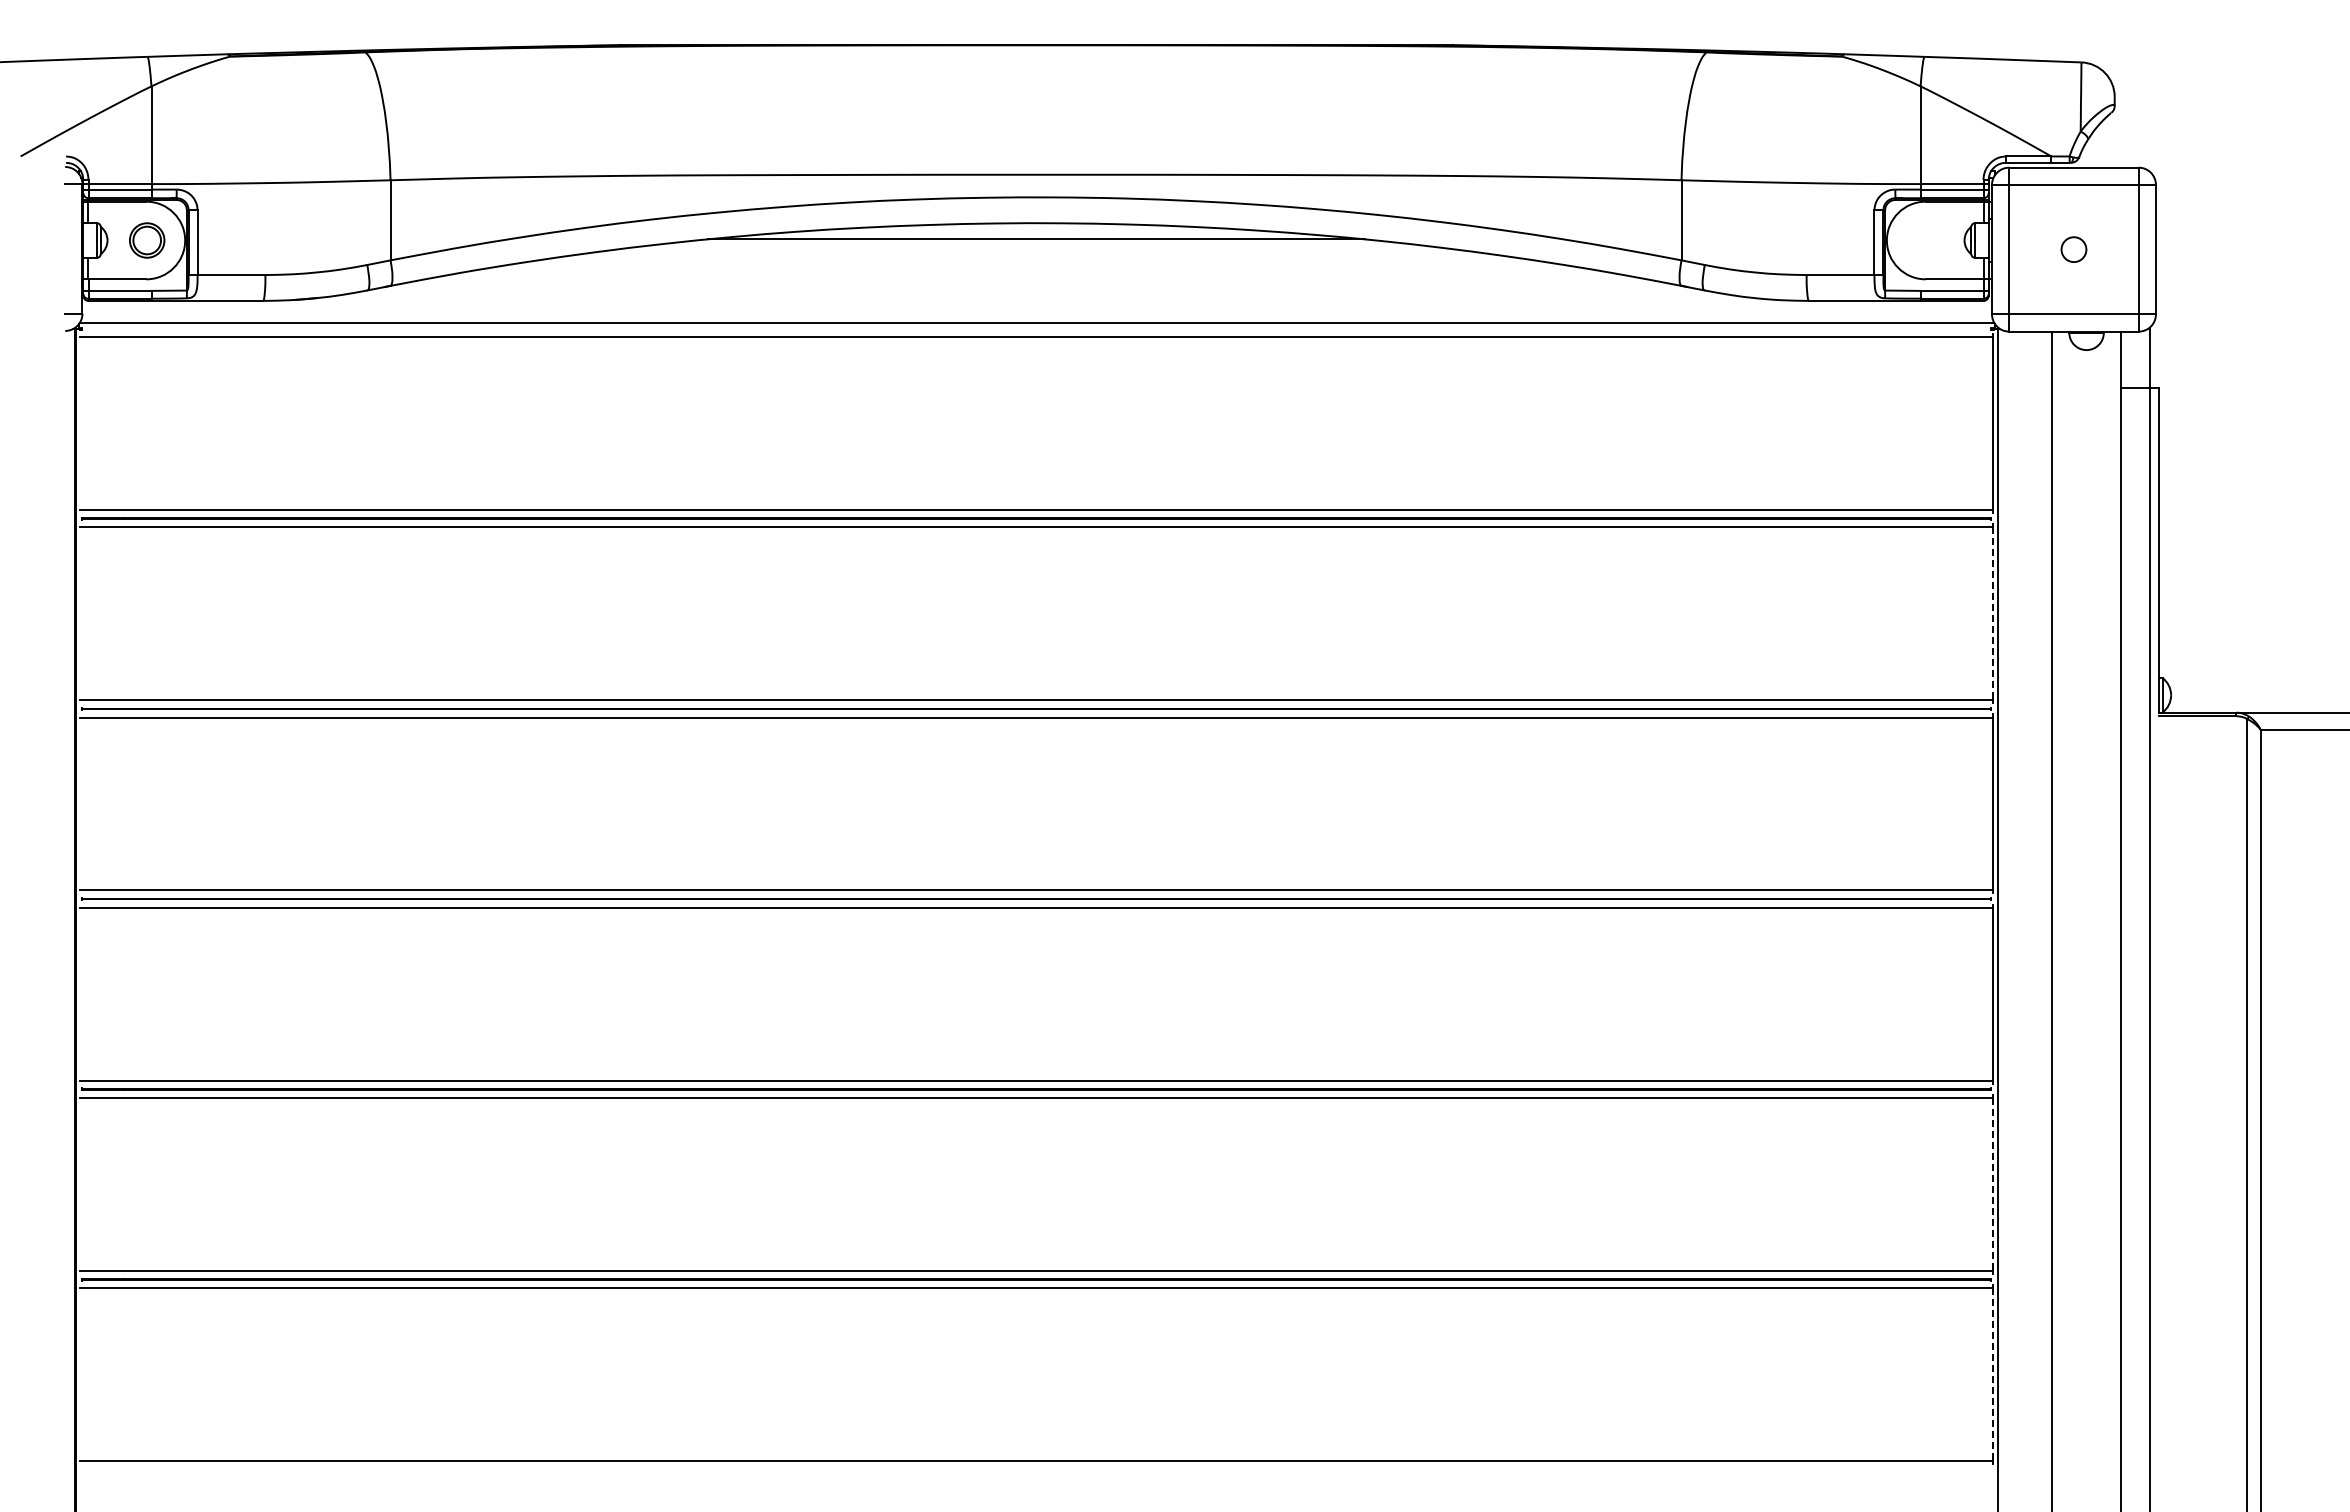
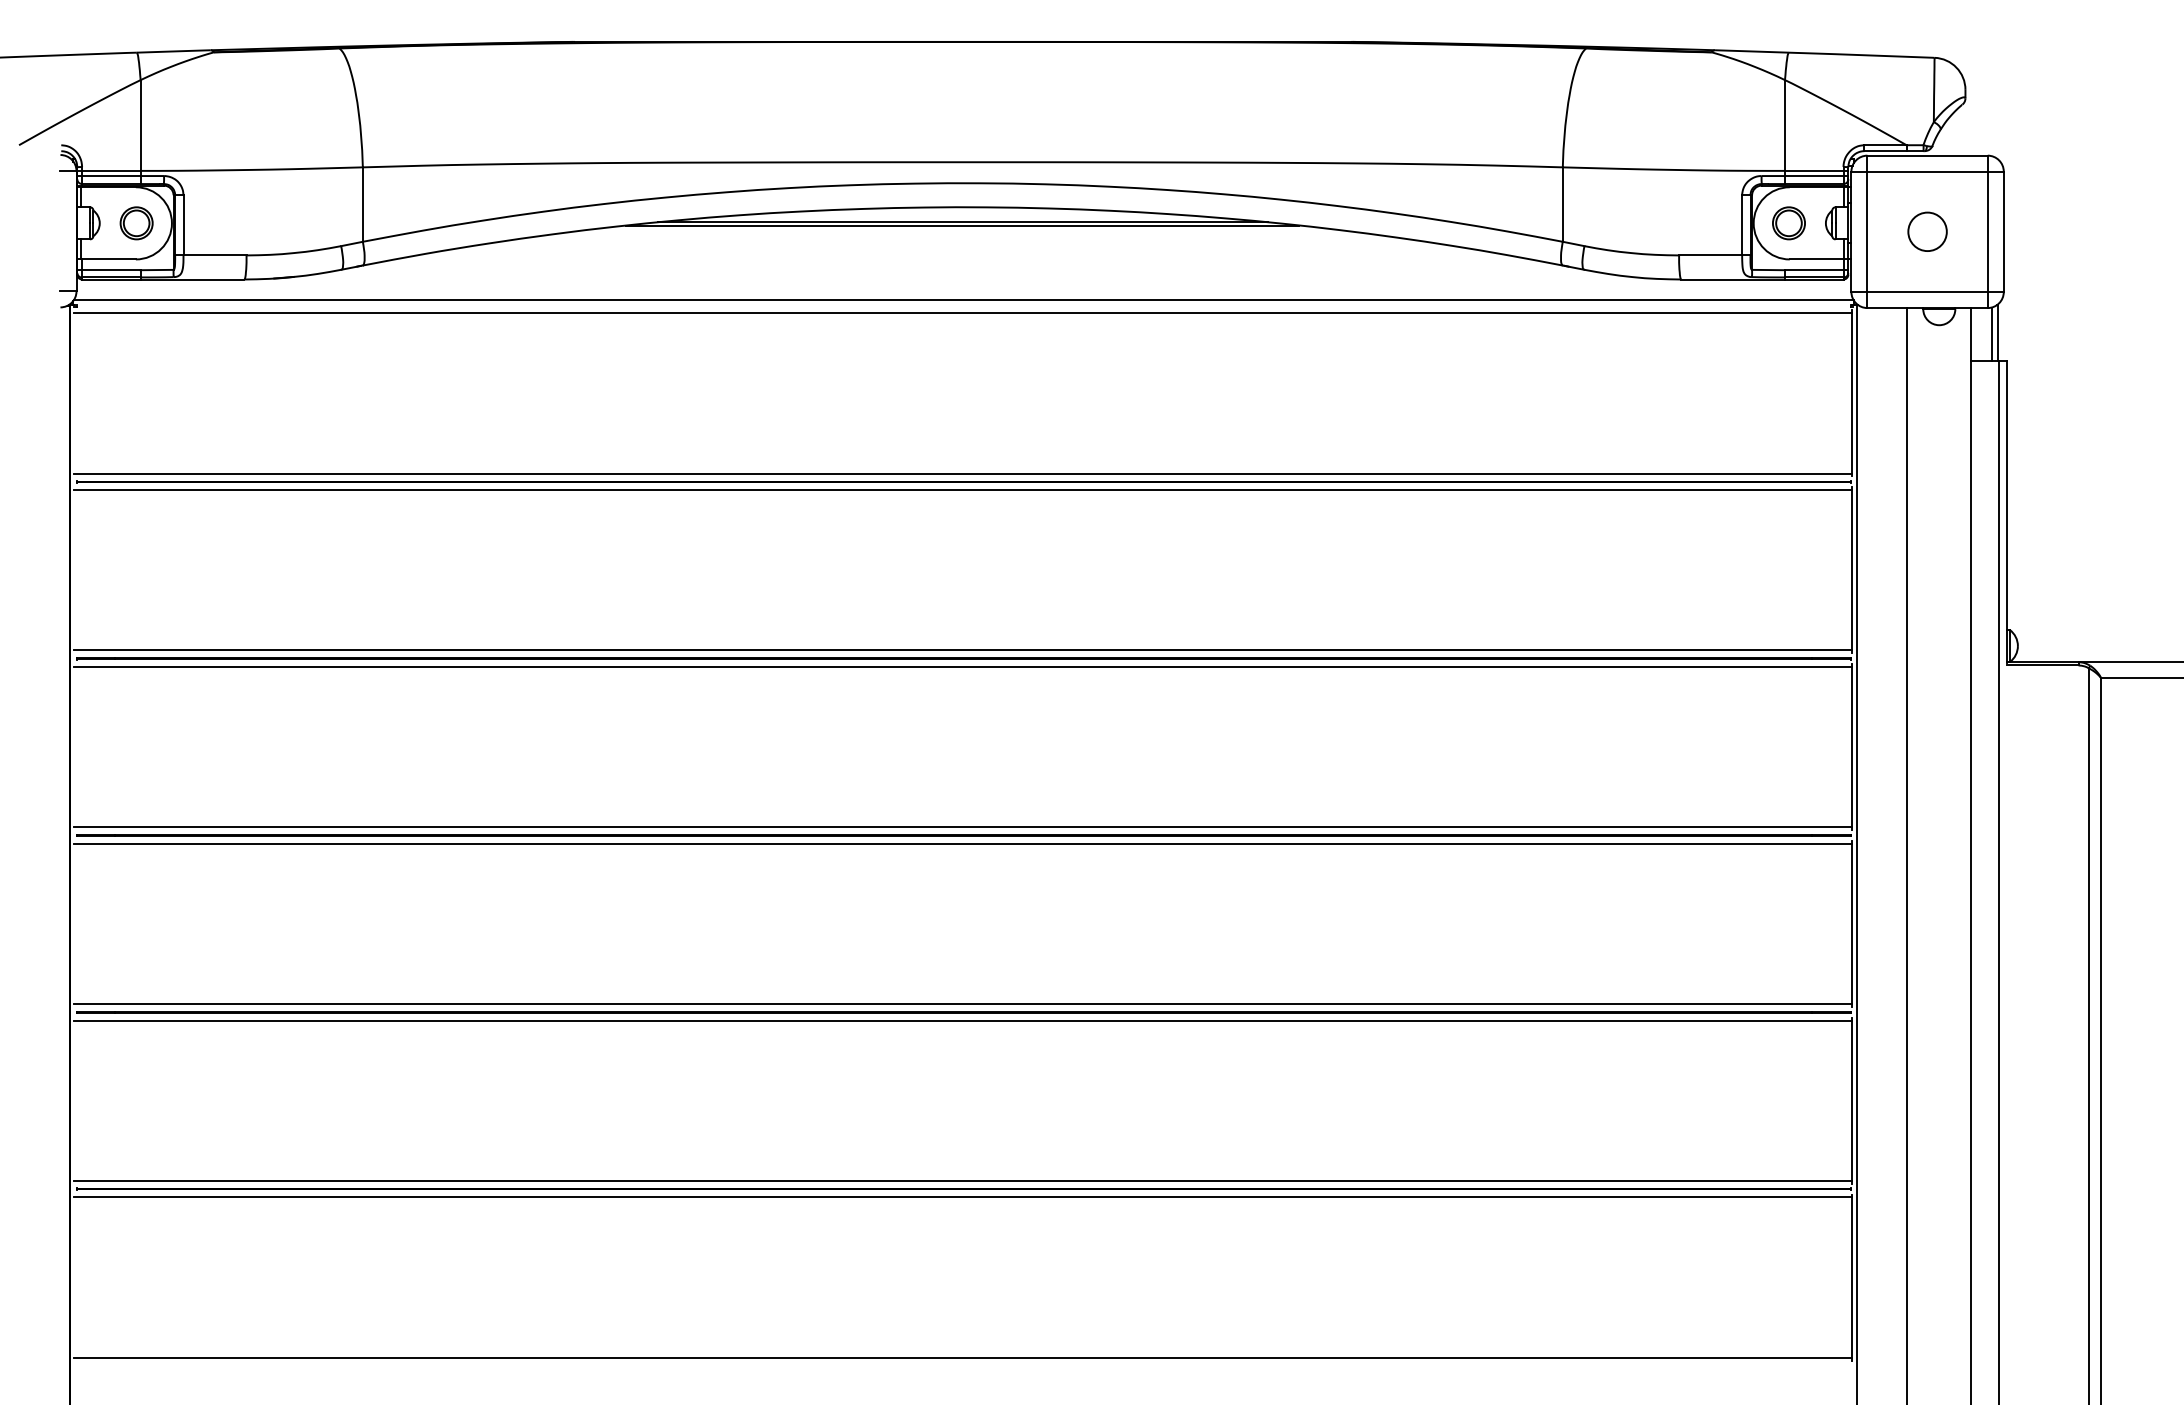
part: (1924, 240) -> (1788, 223), added
line: (1035, 242) -> (962, 225), added
circle: (2073, 249) -> (1927, 231), size x1.67
line: (2143, 359) -> (1992, 333), added
line: (1993, 614) -> (1852, 570), dashed -> solid
line: (1993, 1185) -> (1852, 1101), dashed -> solid
line: (1993, 1375) -> (1852, 1278), dashed -> solid

